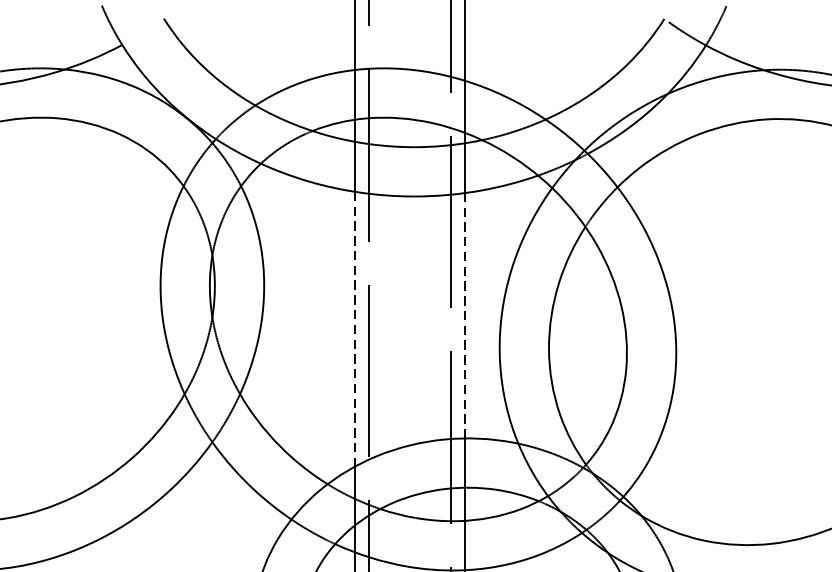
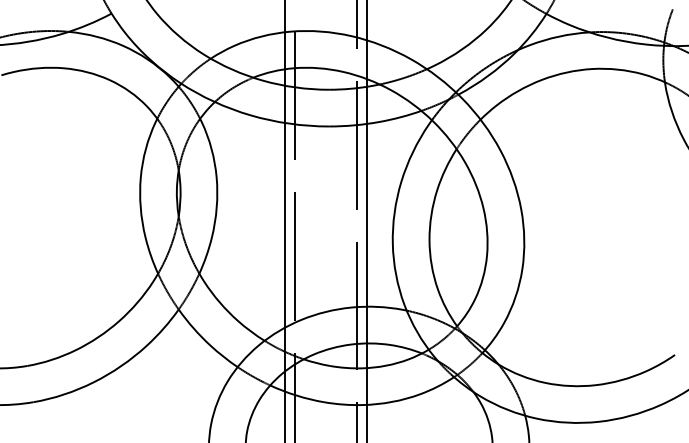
line: (464, 314) -> (366, 214), dashed -> solid
line: (354, 329) -> (284, 225), dashed -> solid

